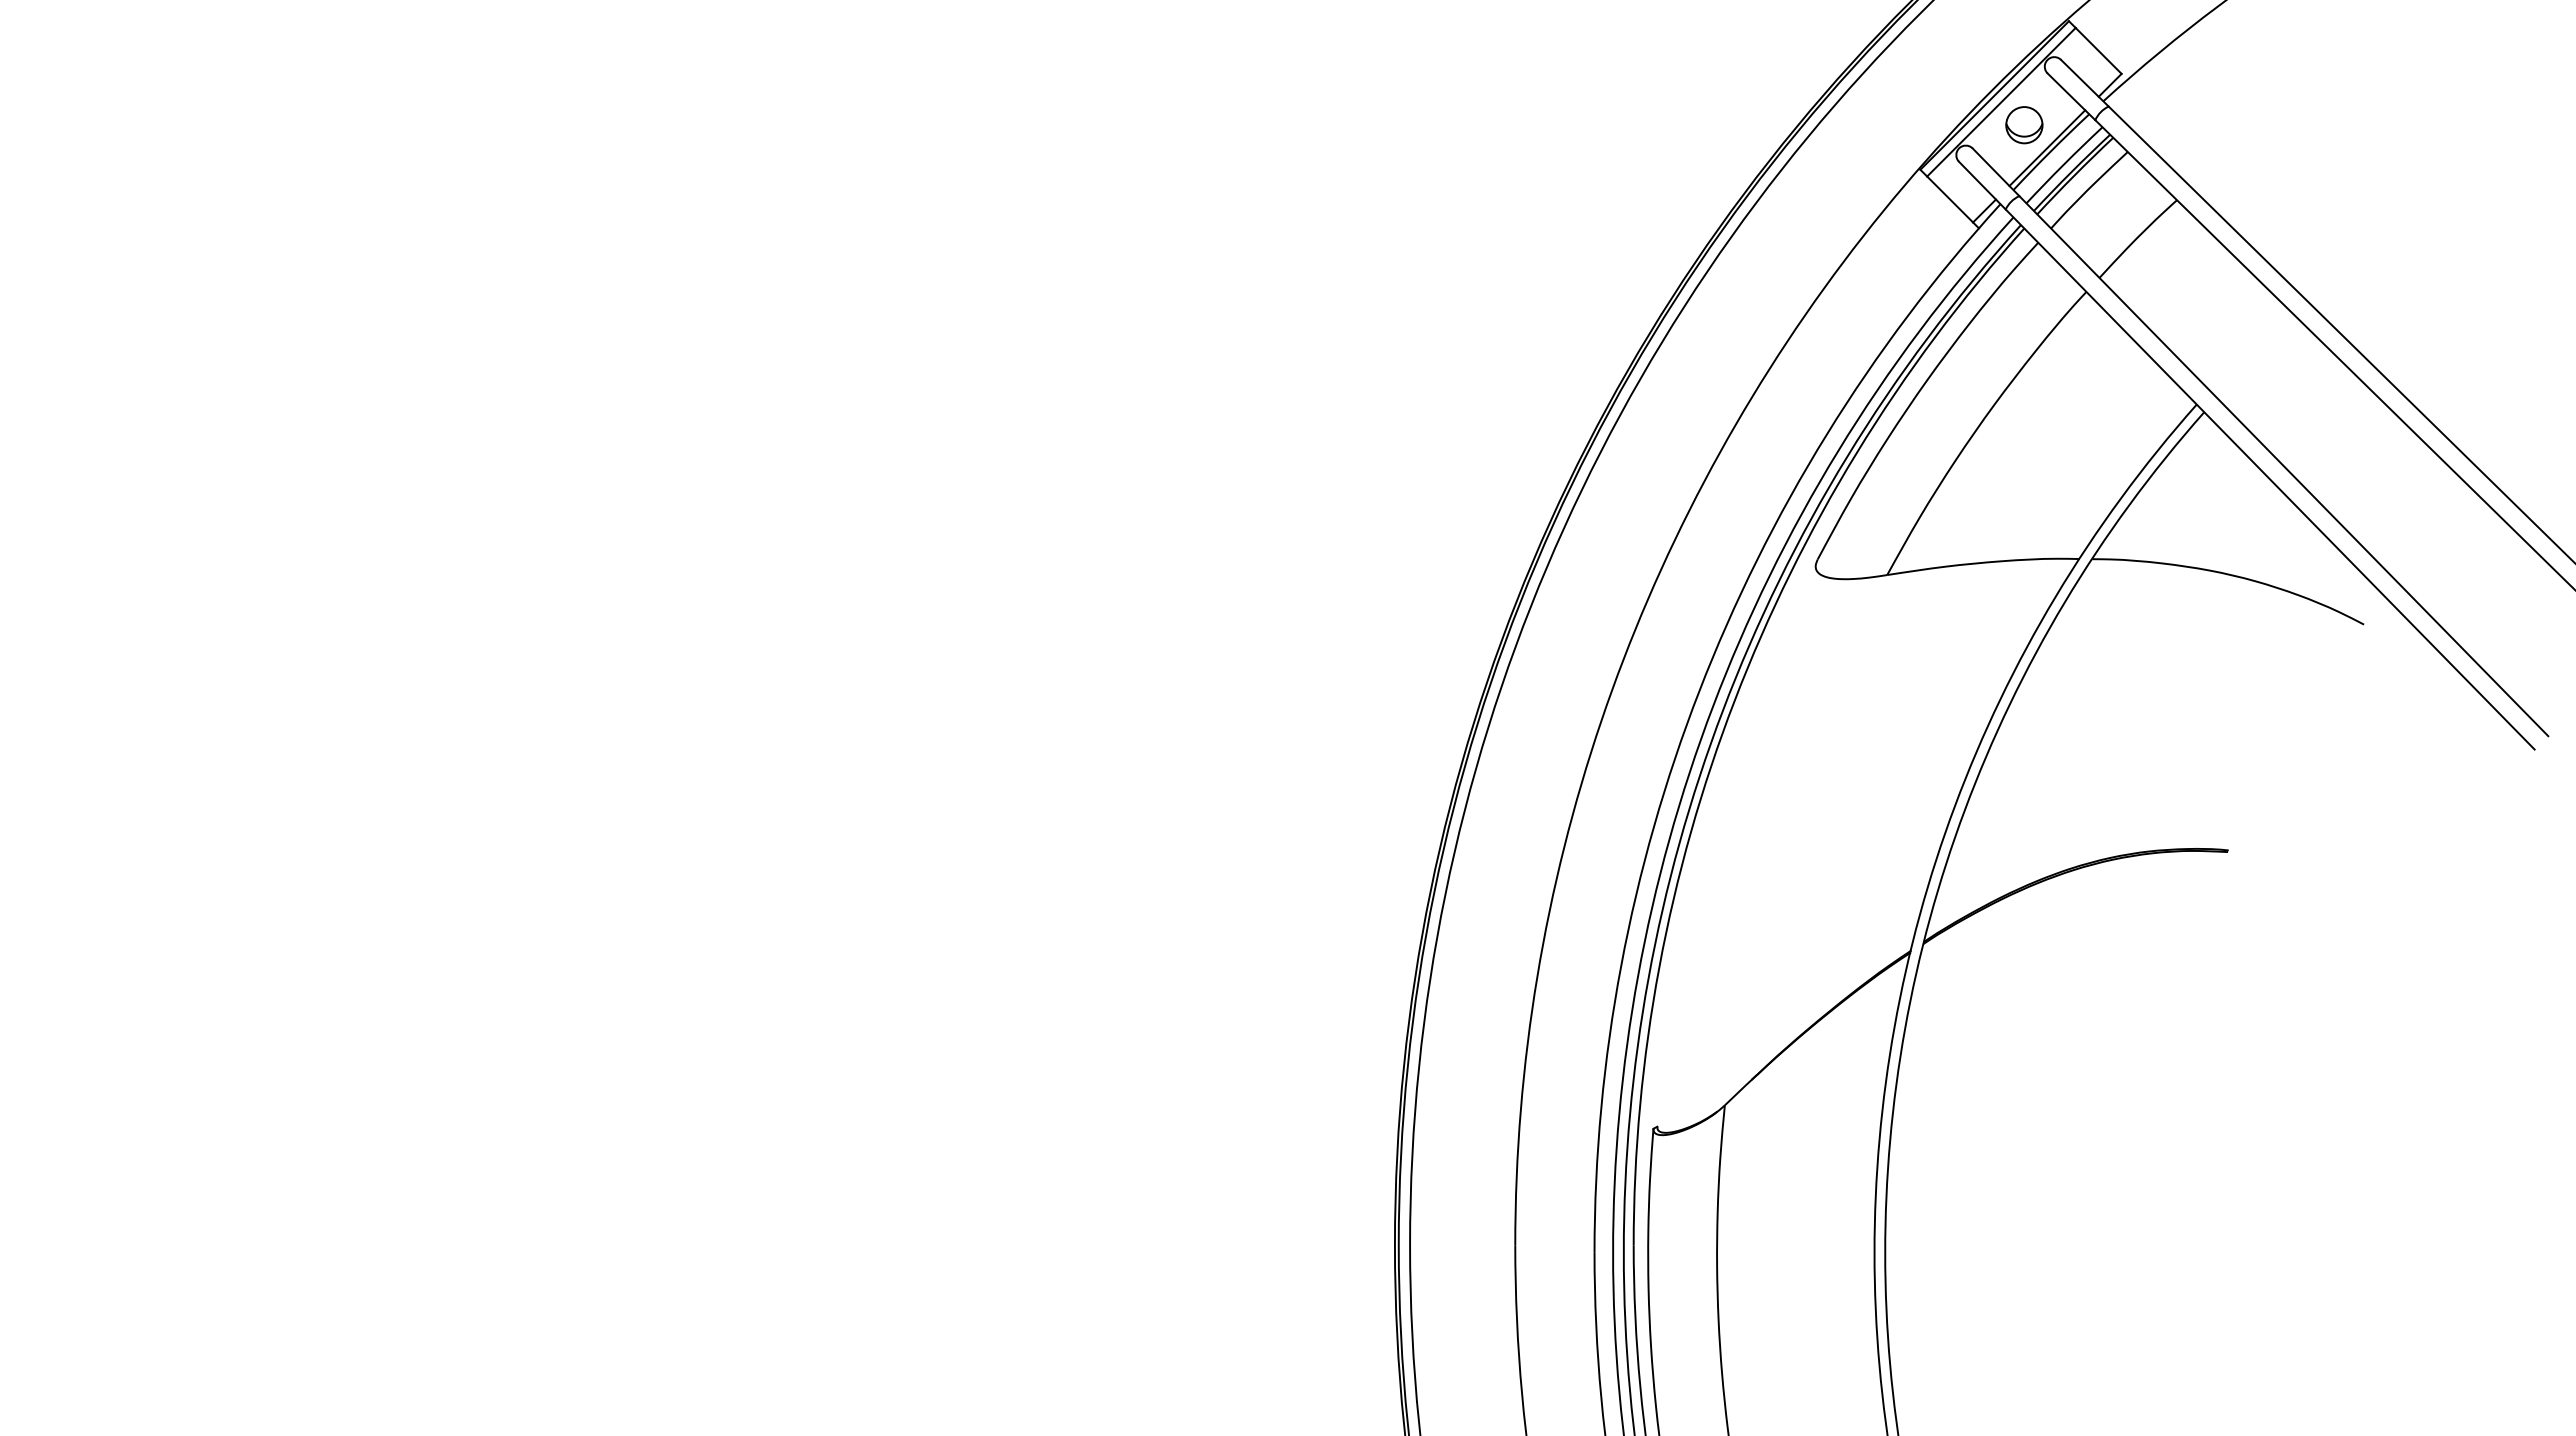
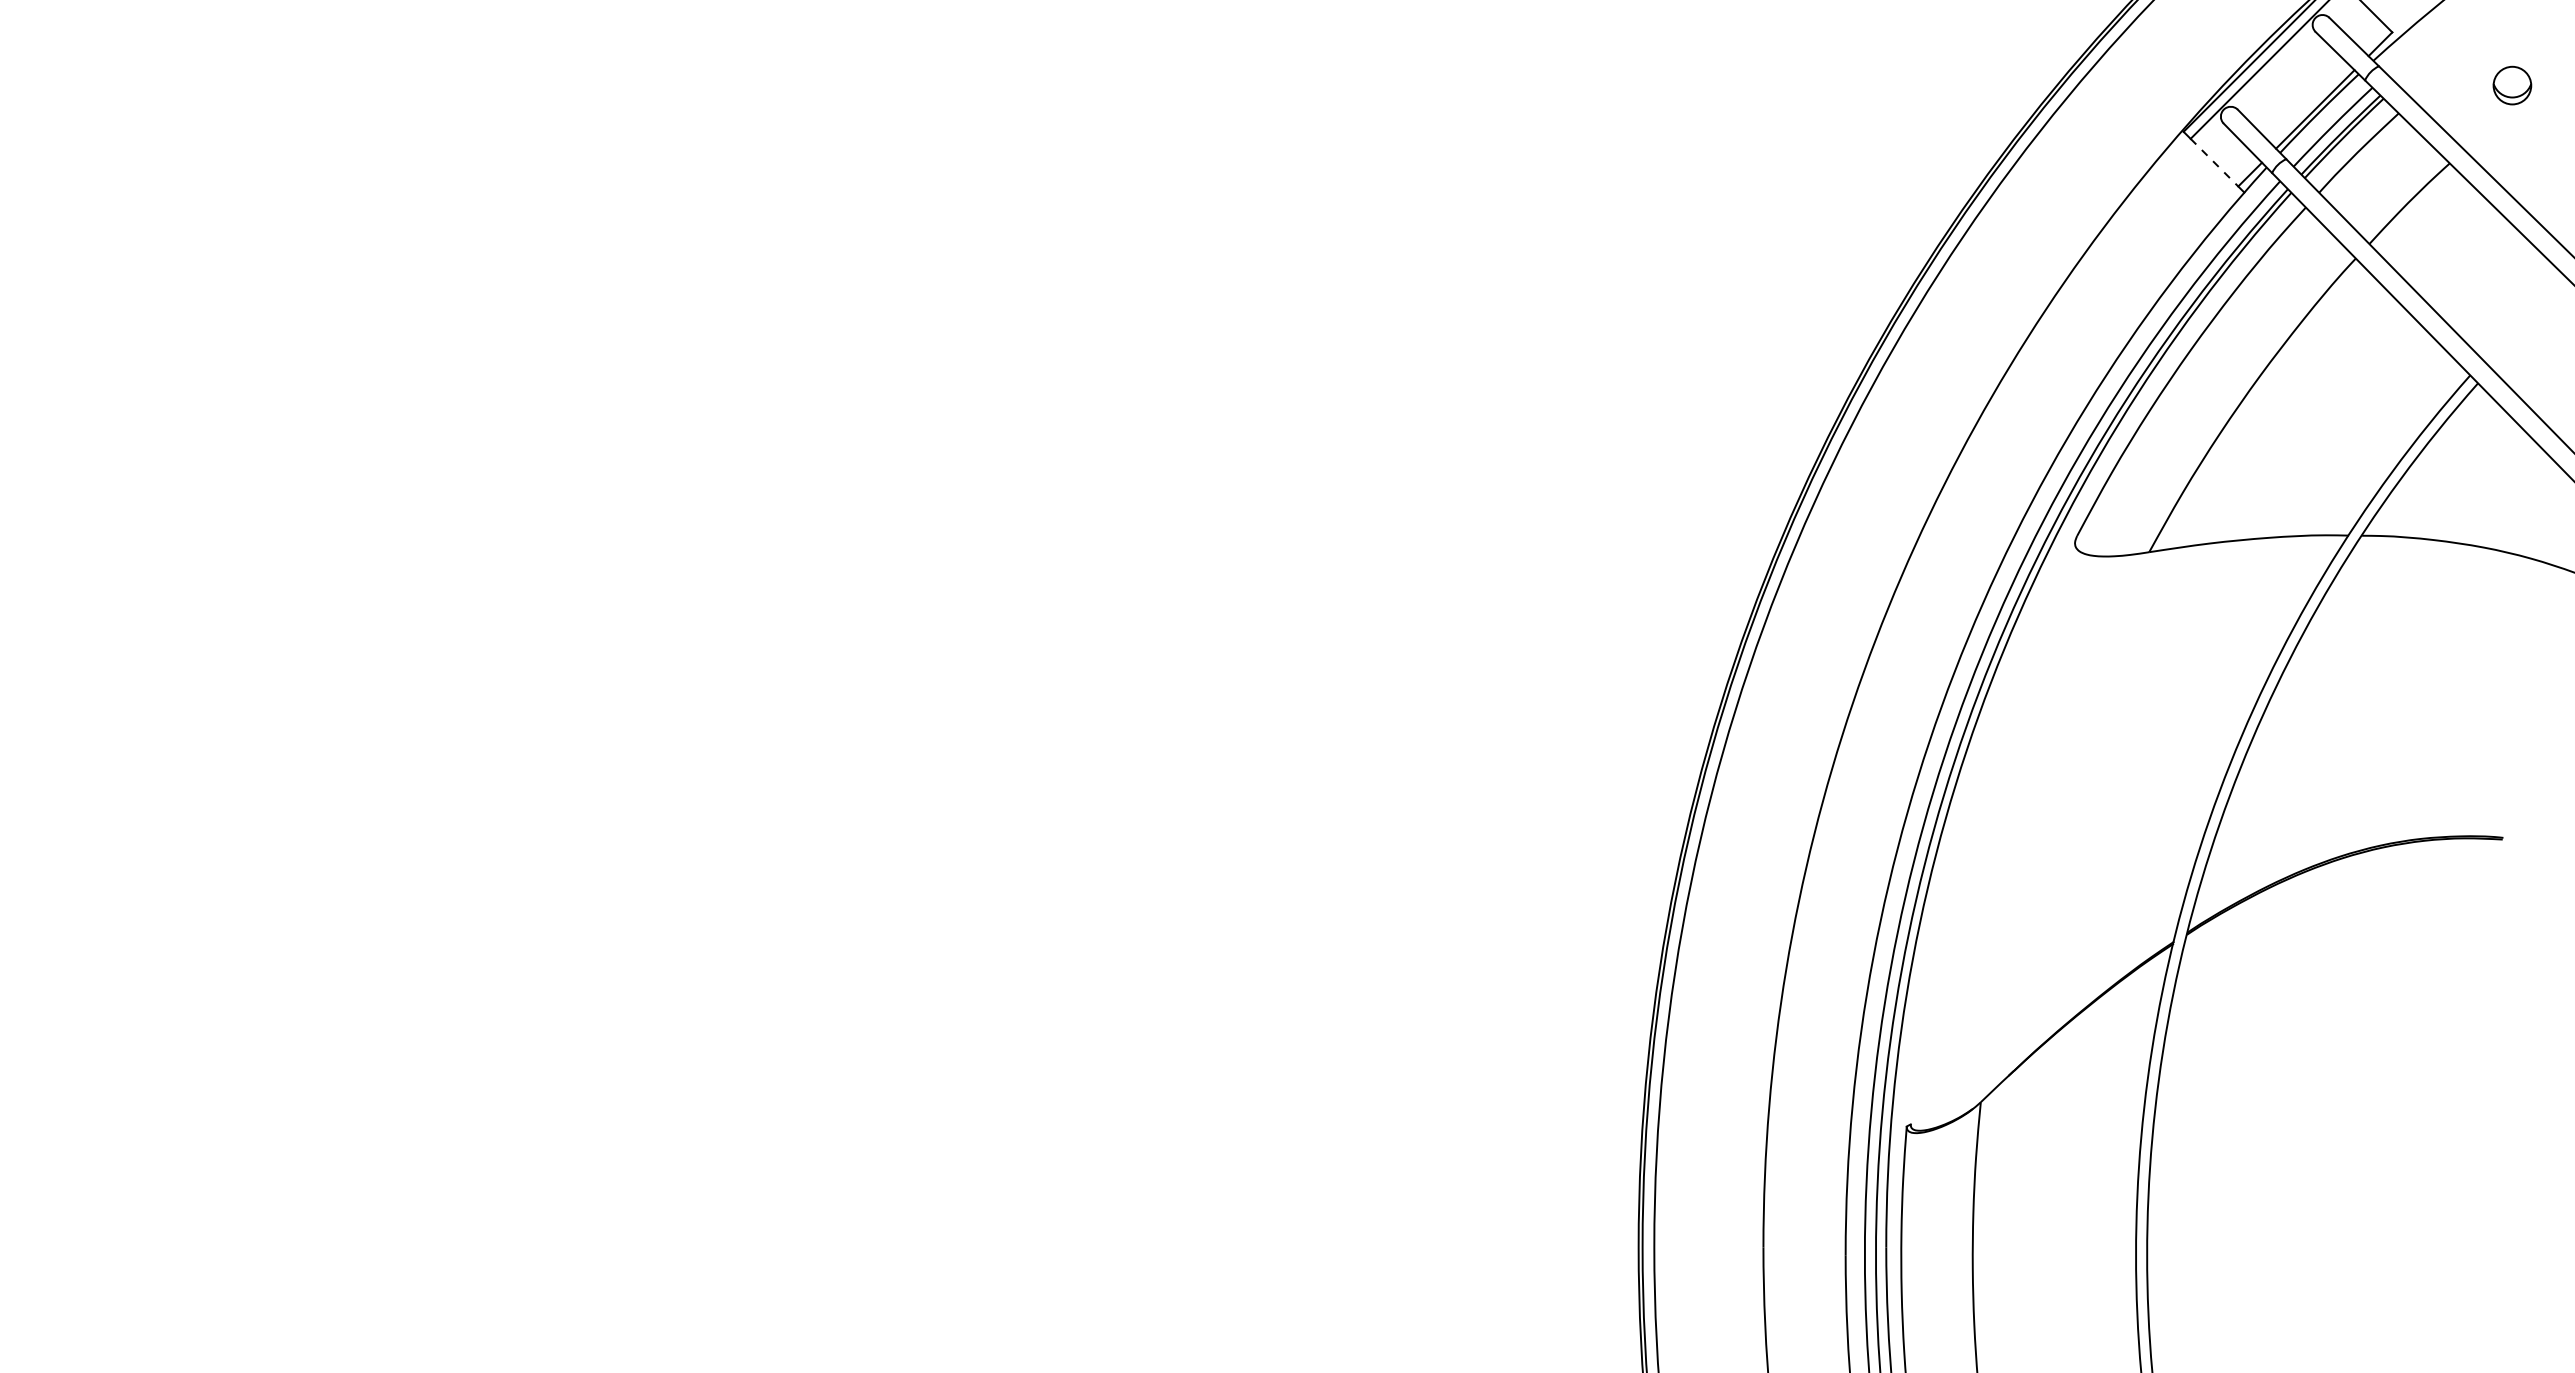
part: (2024, 125) -> (2512, 85), moved
line: (1950, 199) -> (2214, 162), solid -> dashed

